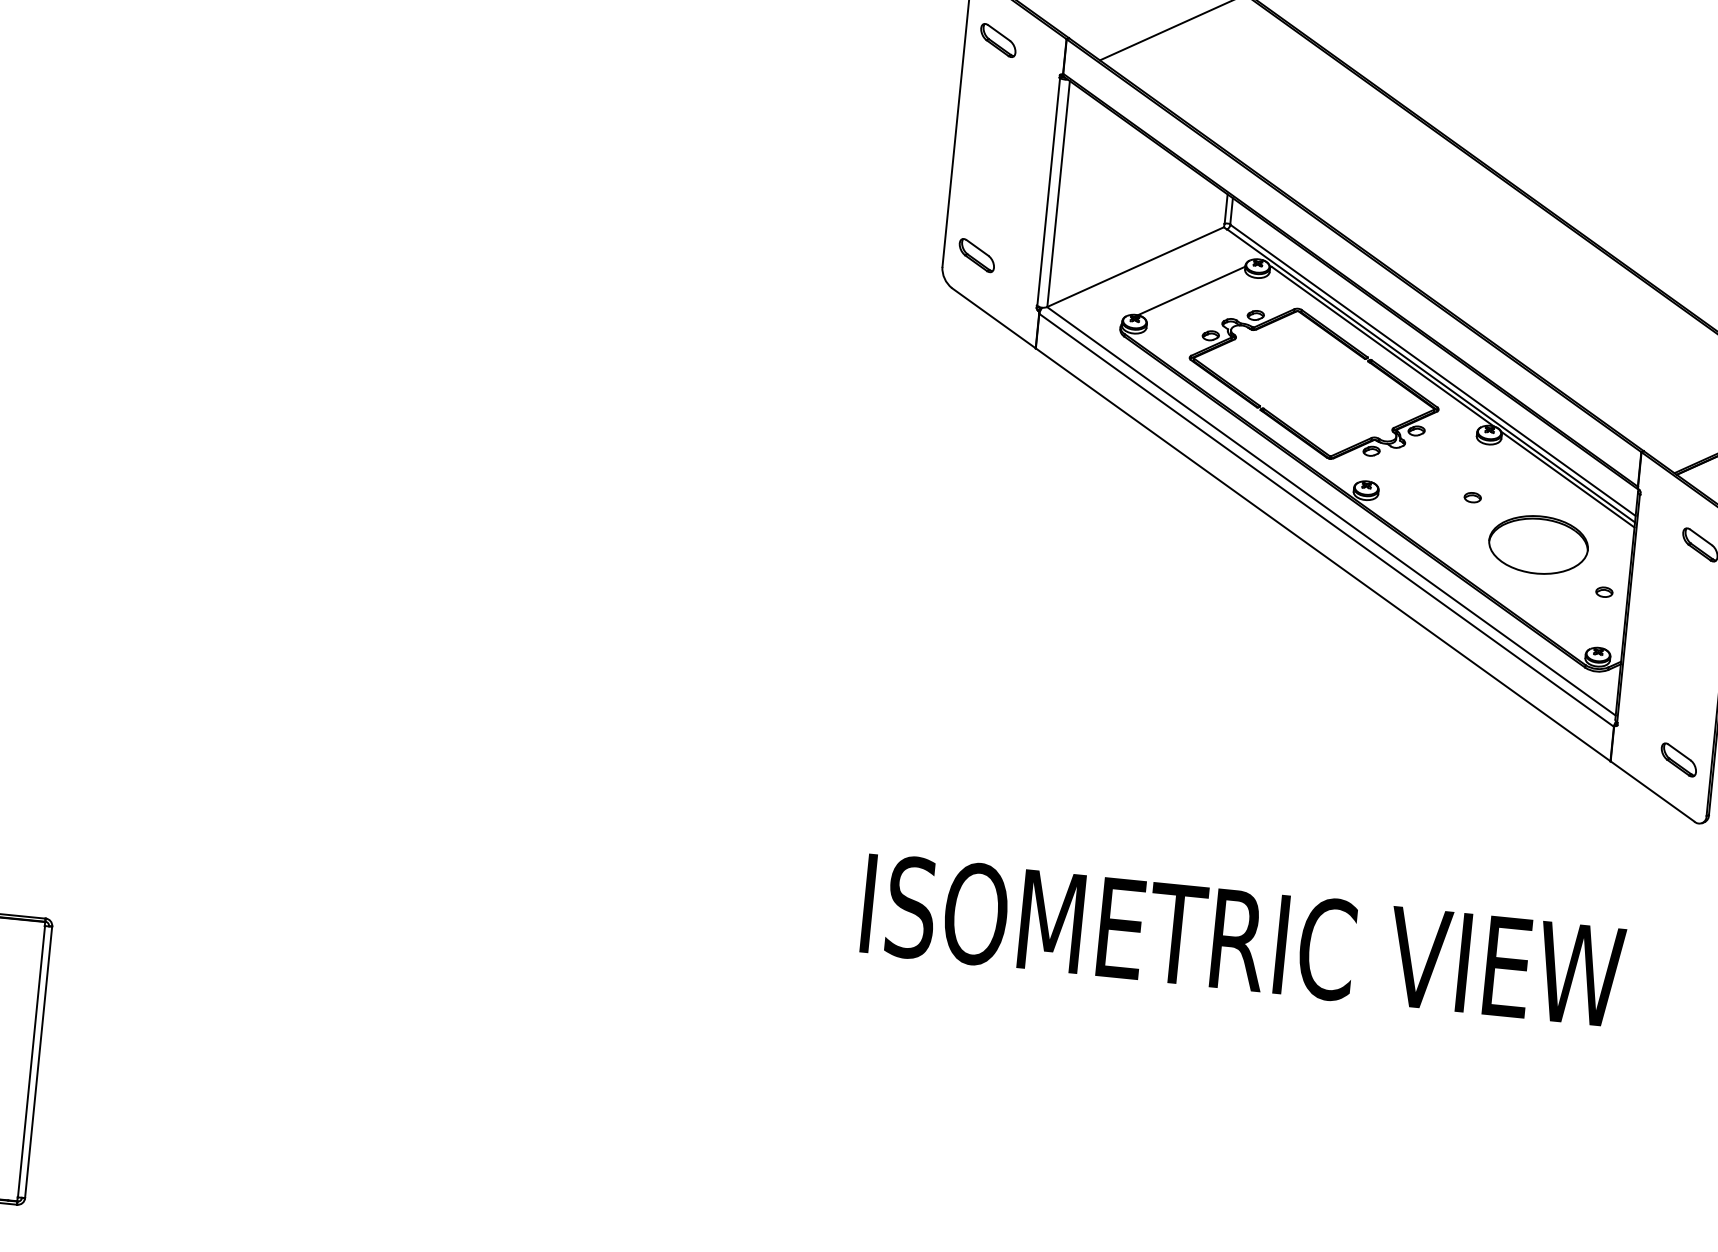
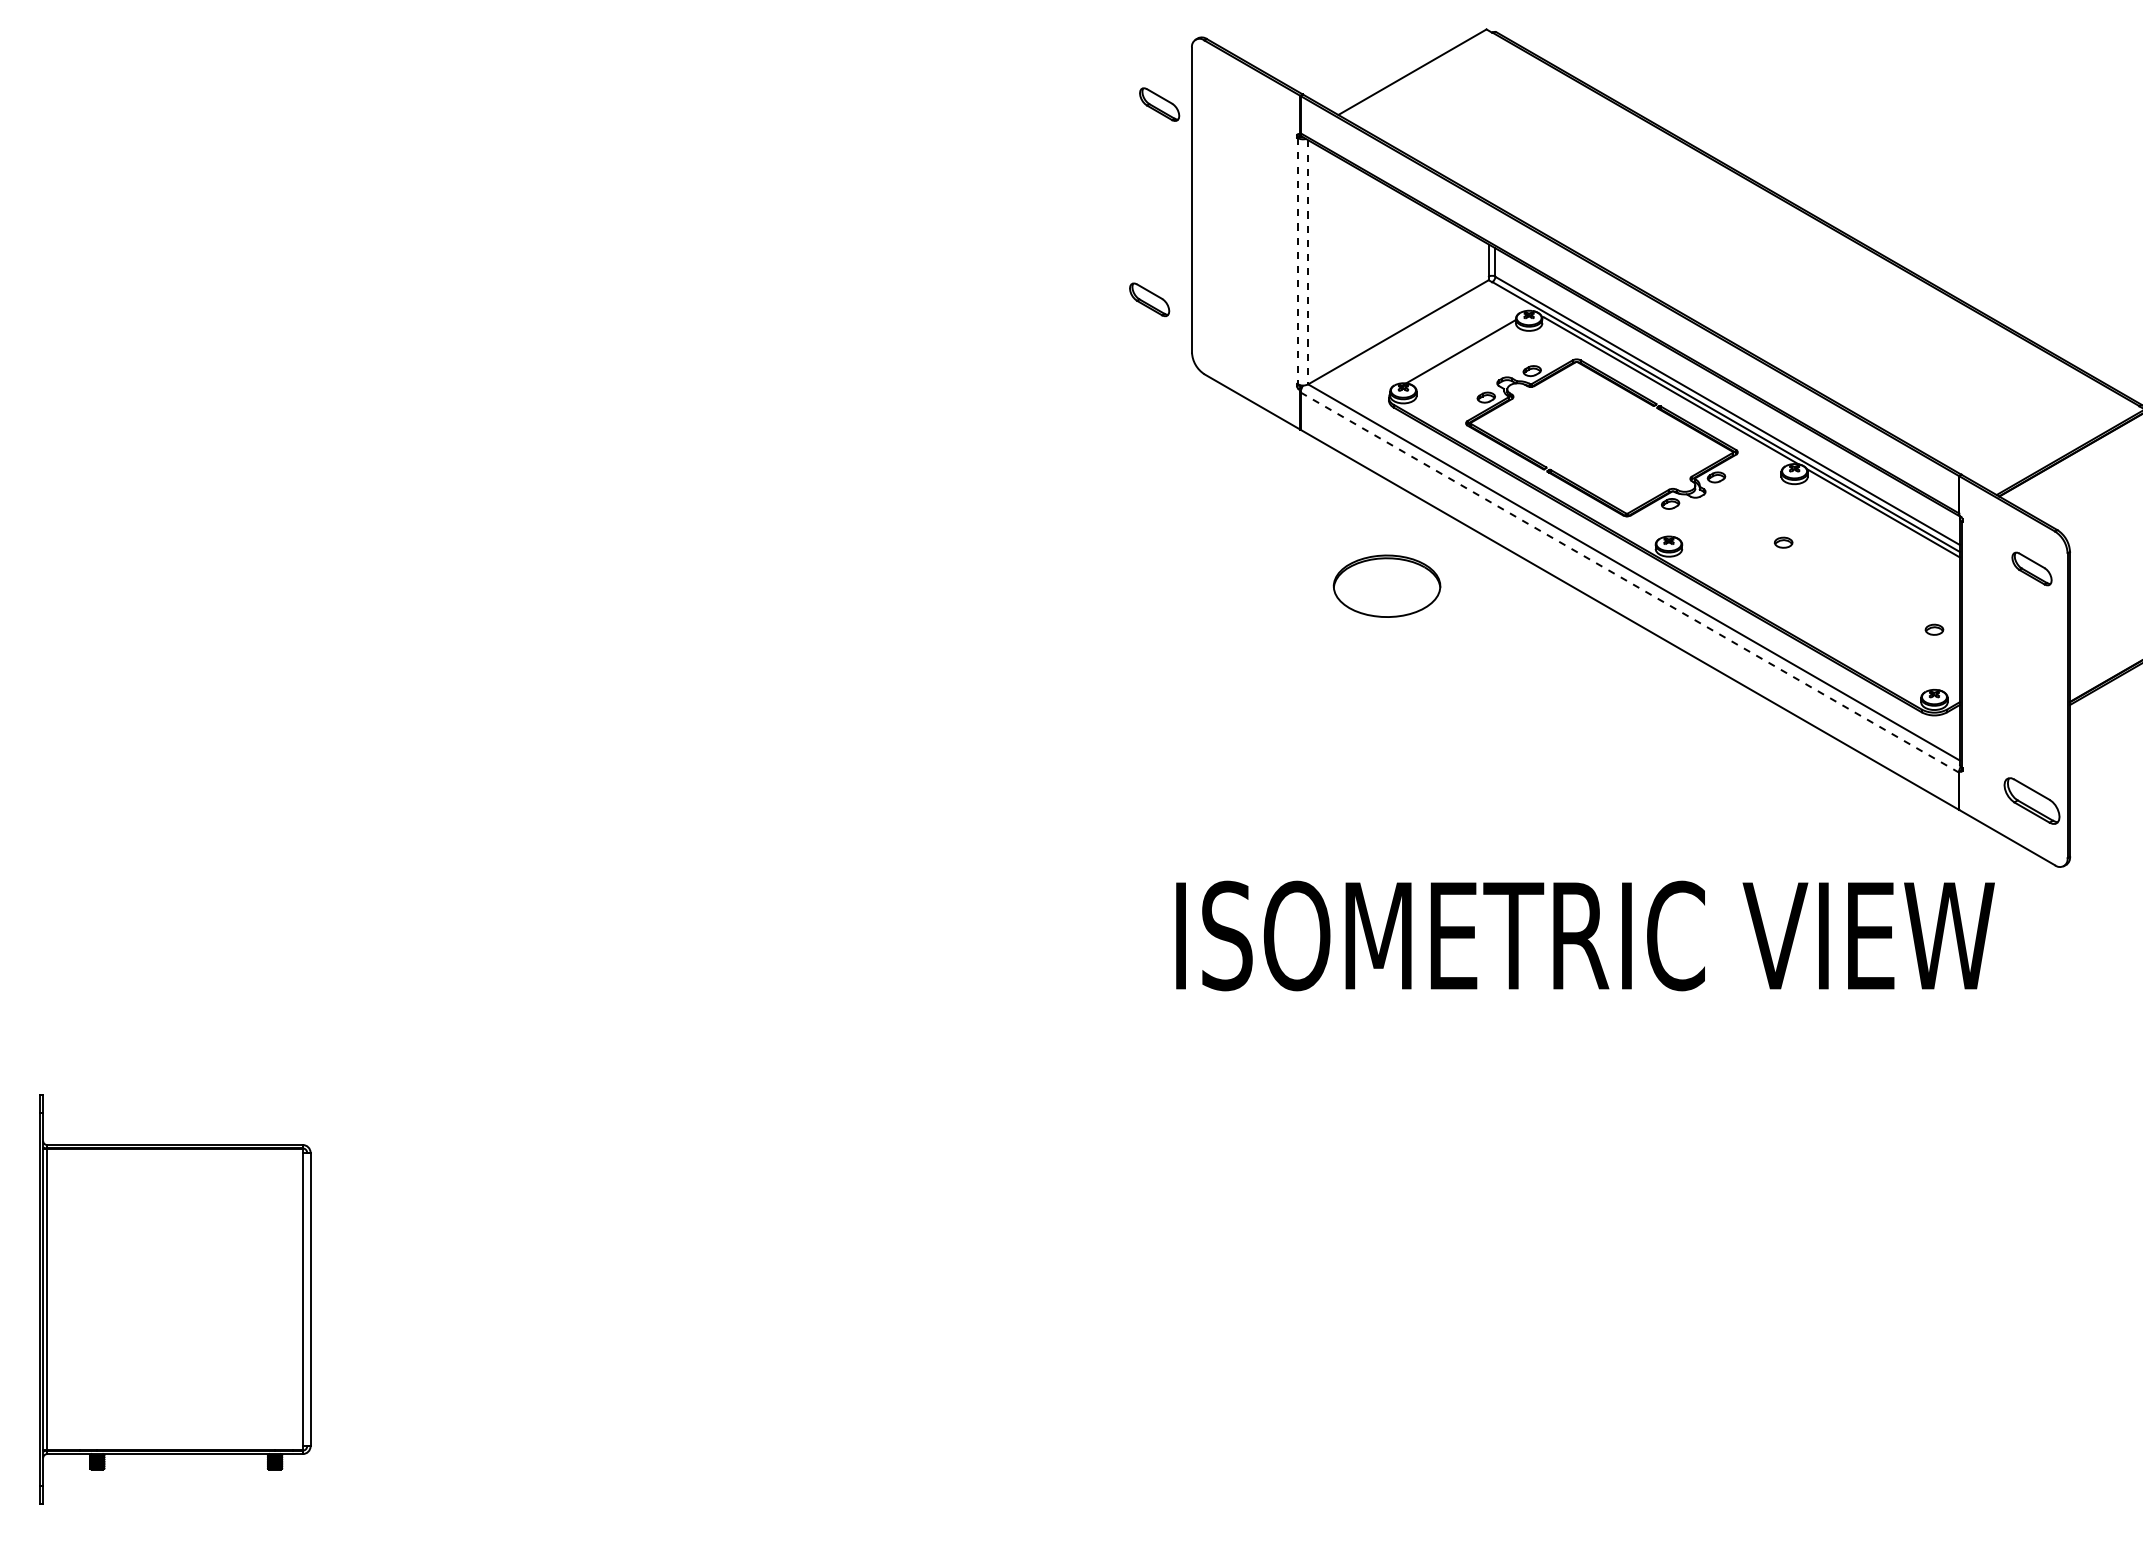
part: (998, 40) -> (1159, 104), moved
line: (1048, 192) -> (1297, 261), solid -> dashed
line: (1058, 194) -> (1308, 262), solid -> dashed
part: (976, 255) -> (1149, 299), moved
line: (1327, 520) -> (1630, 582), solid -> dashed
part: (1538, 544) -> (1386, 585), moved
part: (1678, 760) -> (2031, 801), size x1.4
text: (1243, 940) -> (1585, 935), moved

